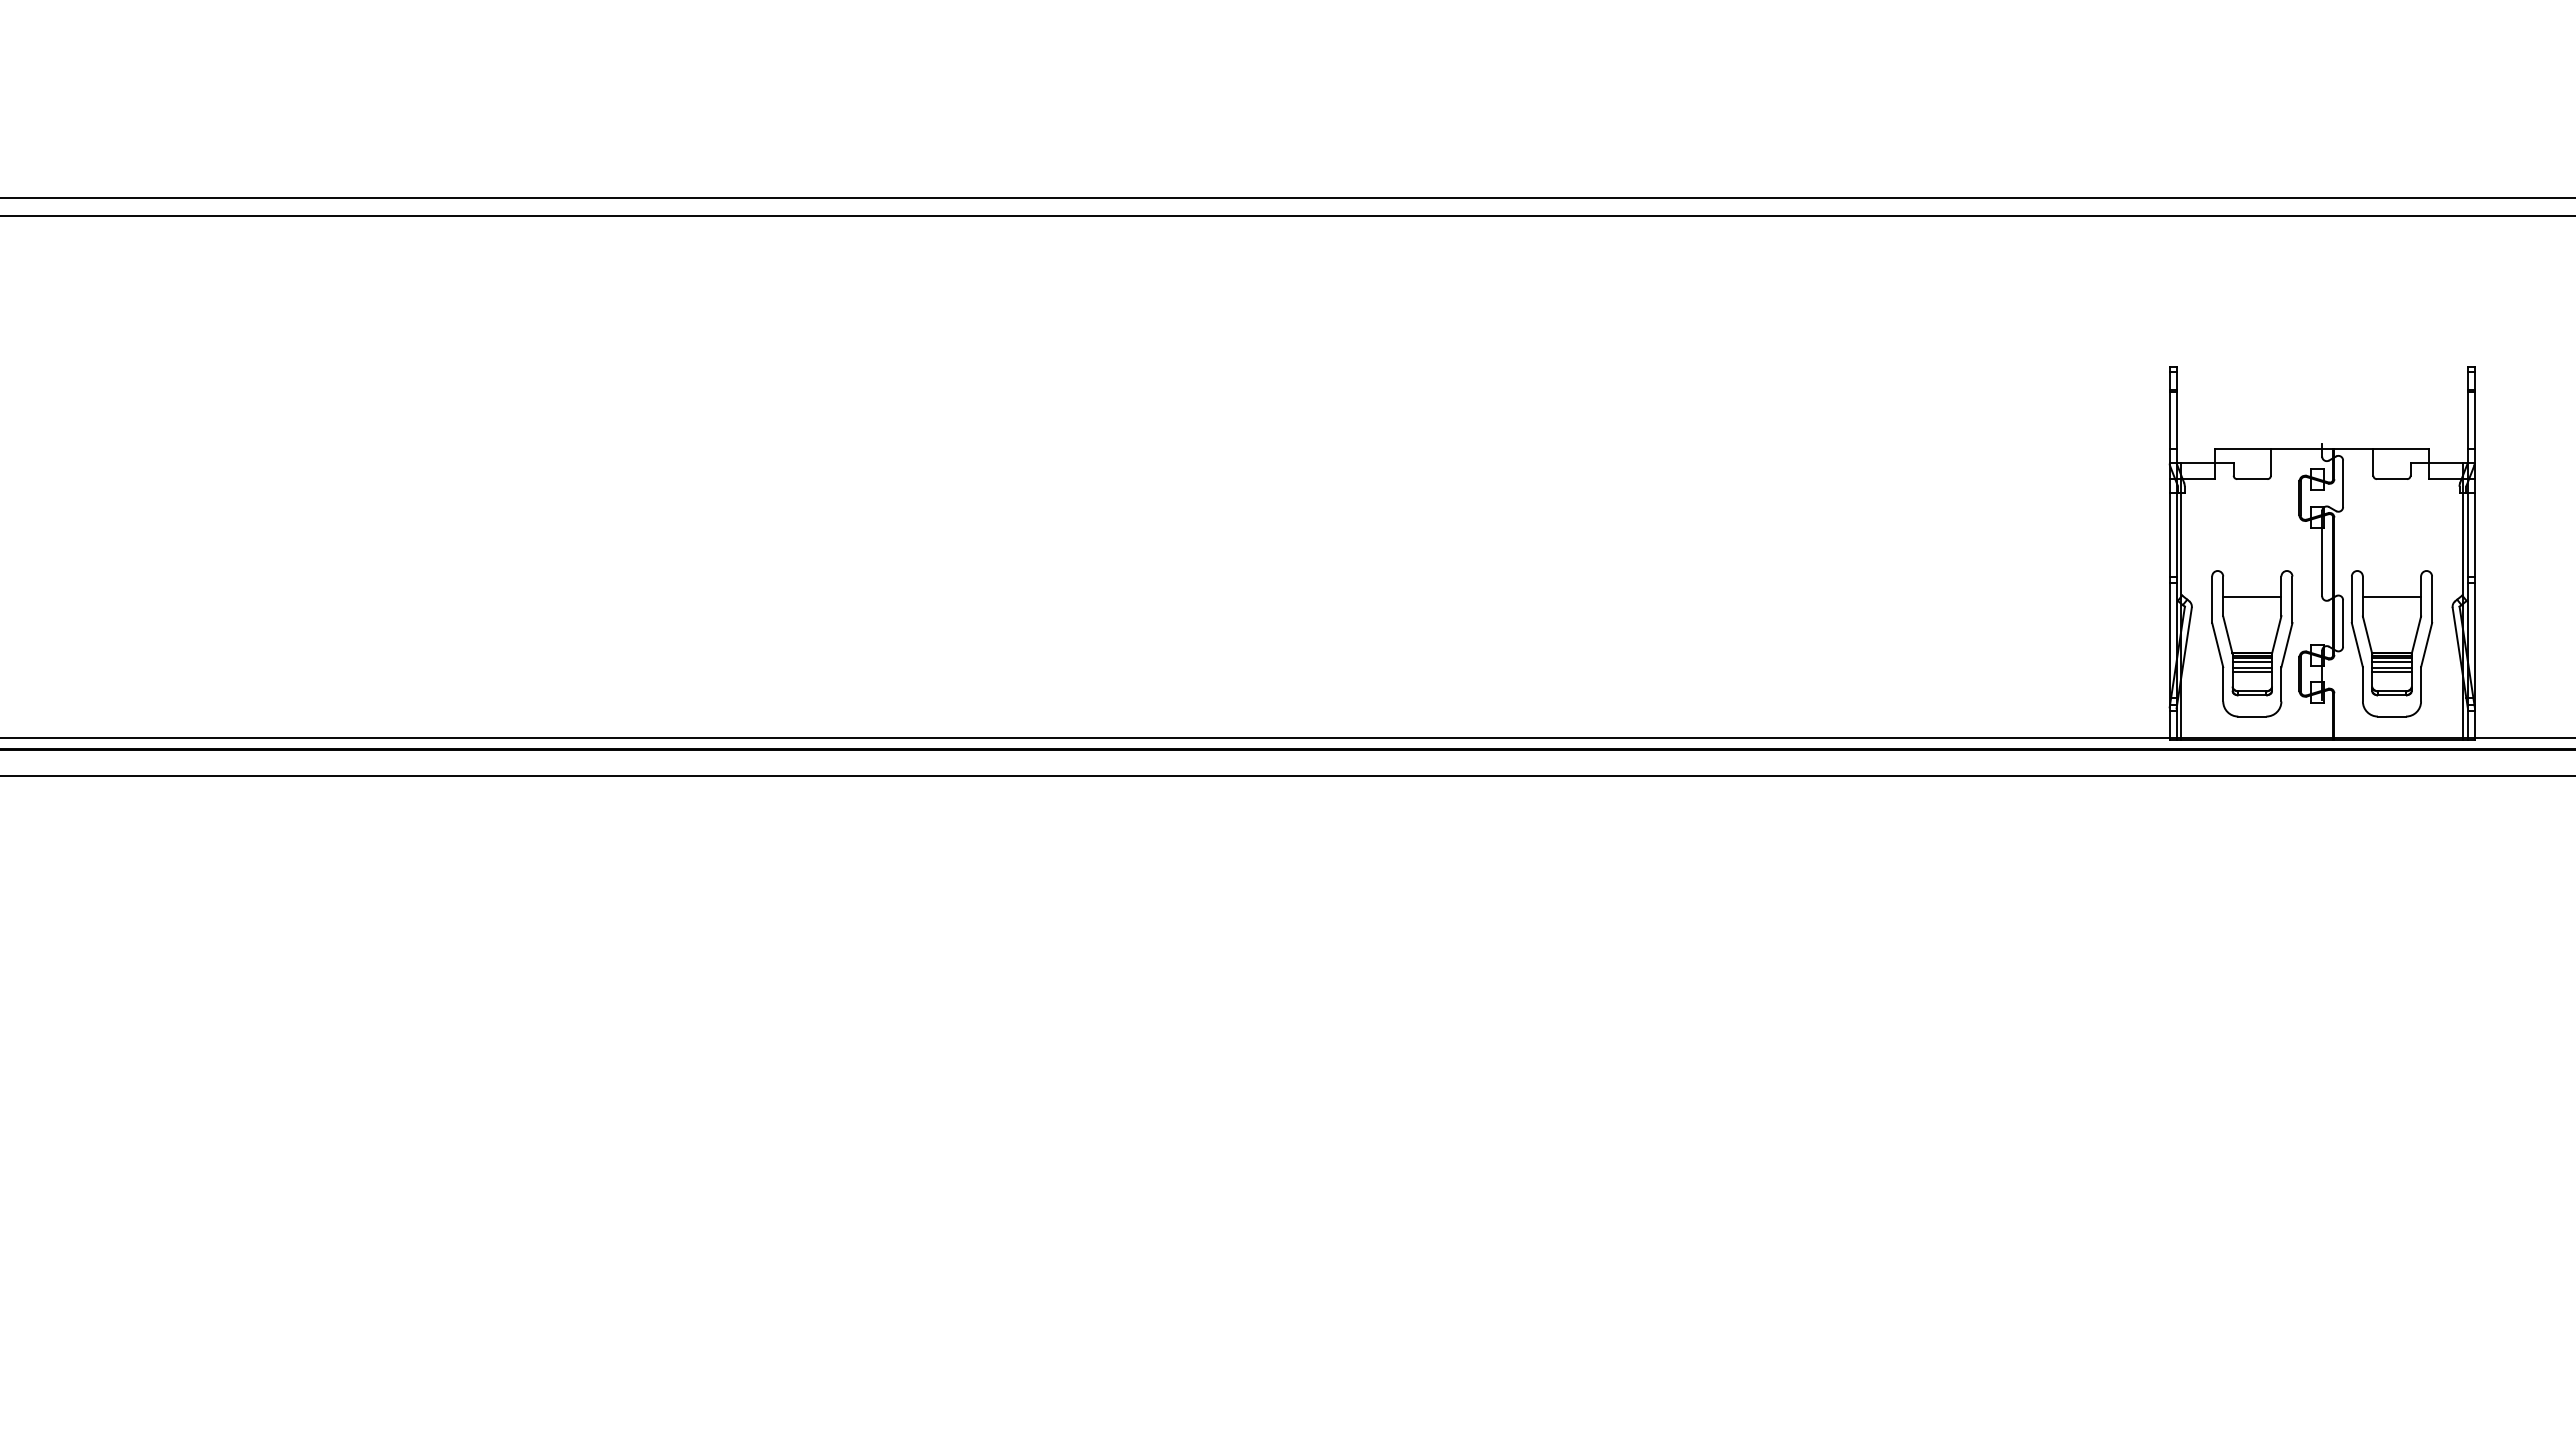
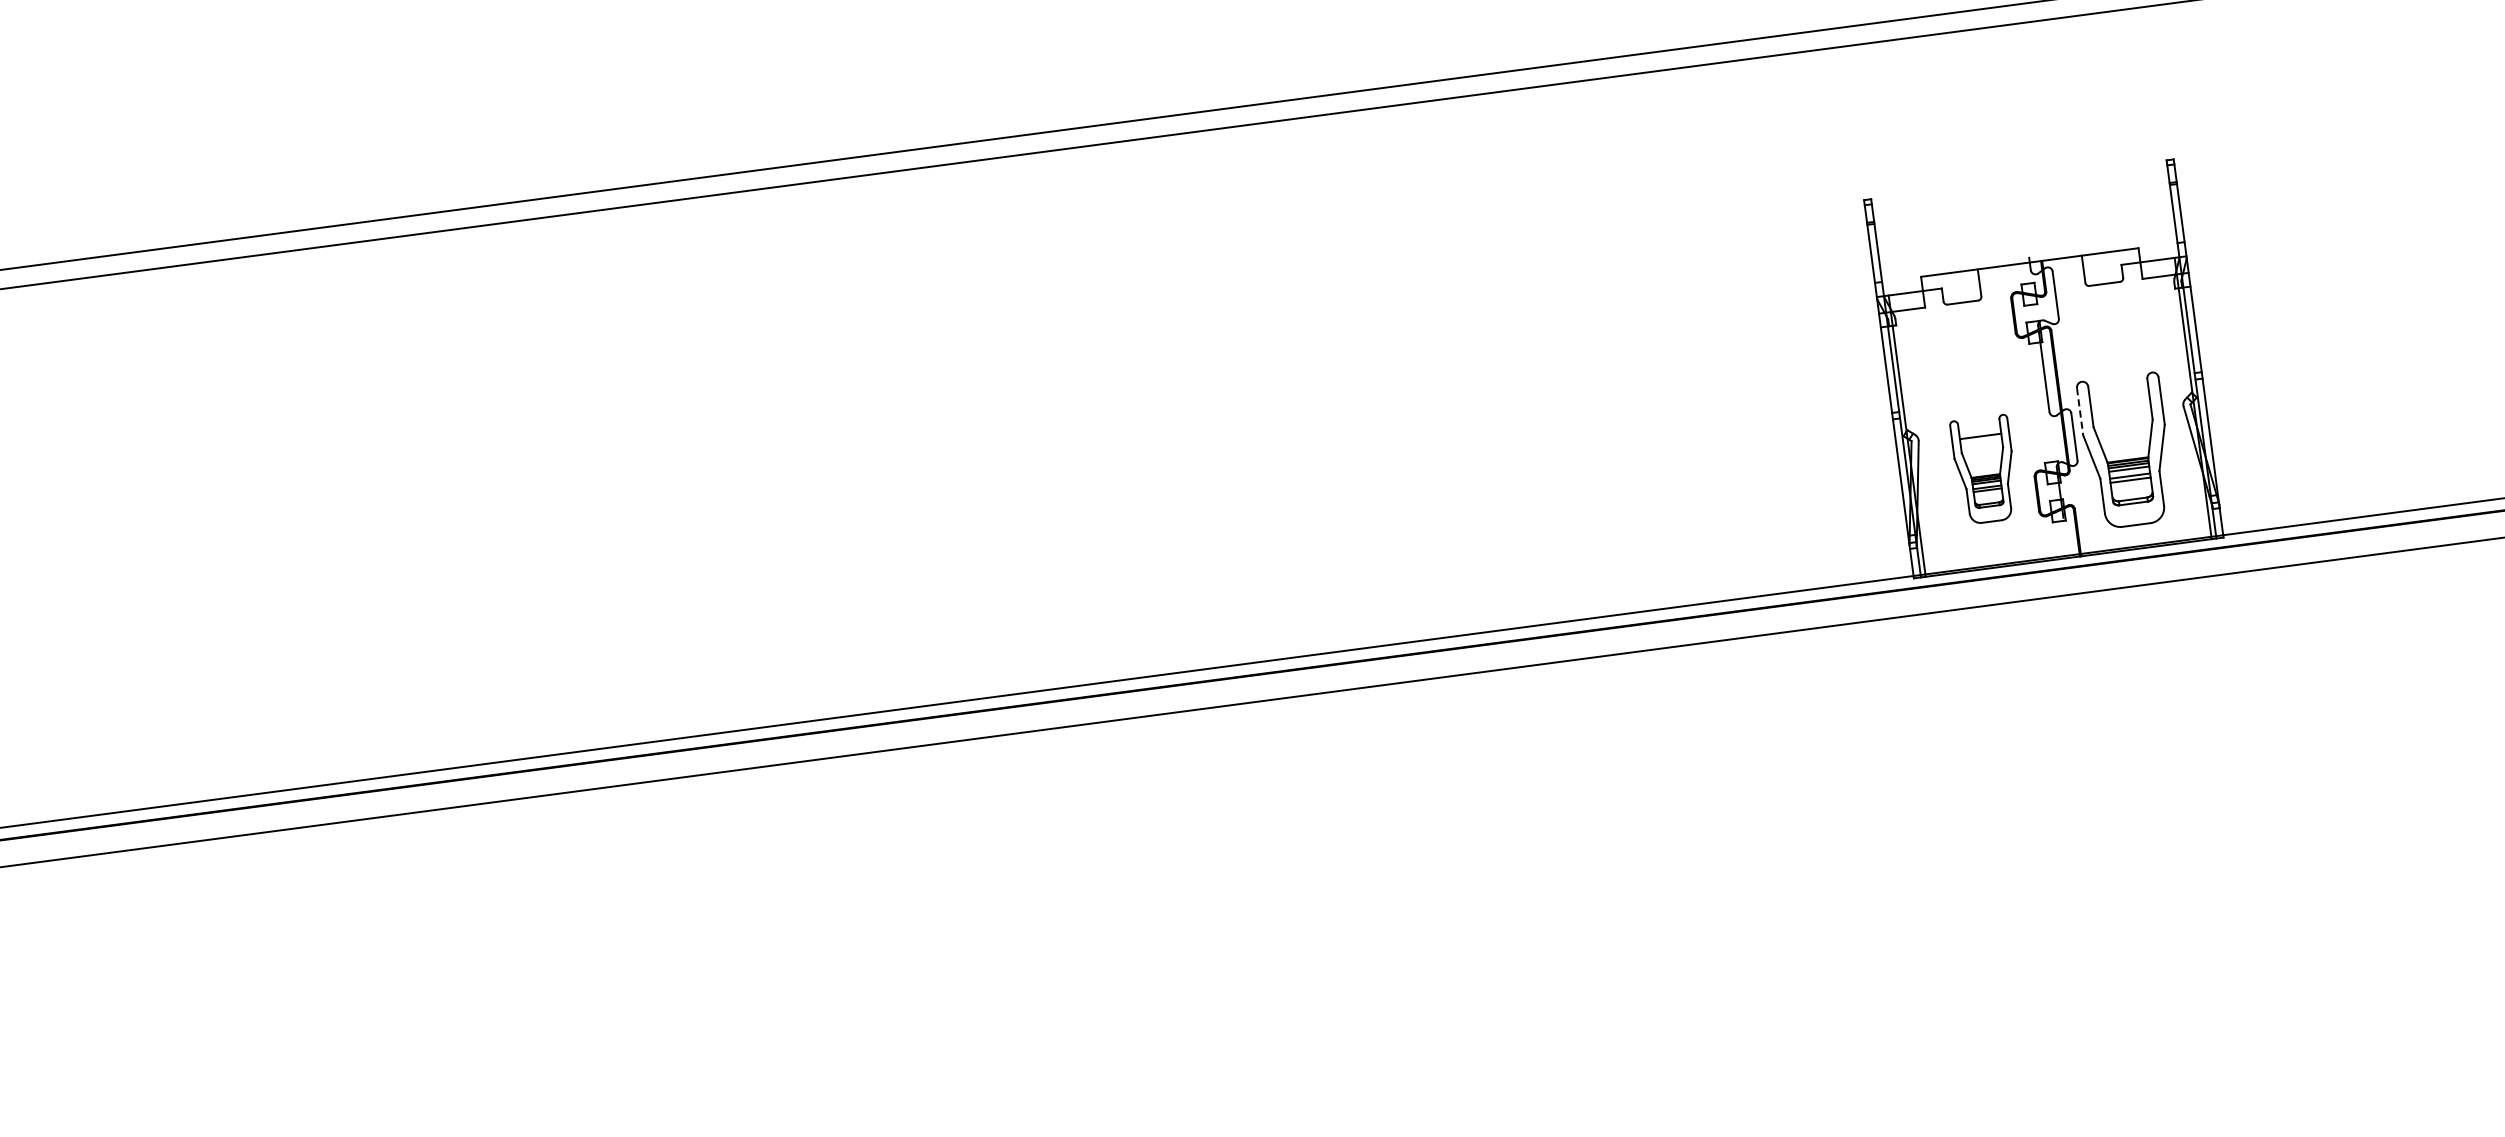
line: (2391, 596) -> (2119, 403), removed
line: (2351, 600) -> (2079, 412), solid -> dashed
part: (2252, 643) -> (1985, 469), size x0.7

